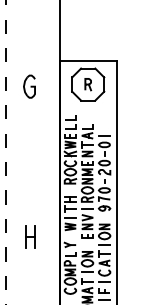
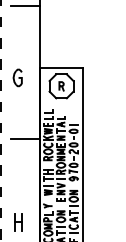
part: (29, 86) -> (17, 77), moved
line: (39, 154) -> (25, 138), added
part: (30, 237) -> (18, 222), moved

